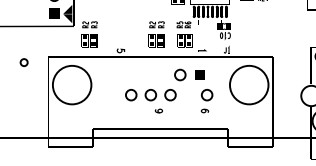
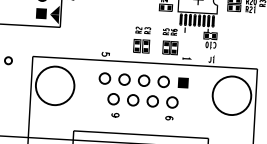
part: (89, 34) -> (75, 36), removed
part: (140, 74) -> (123, 79), added
part: (206, 101) -> (171, 108), moved
curve: (158, 110) -> (114, 114), moved

